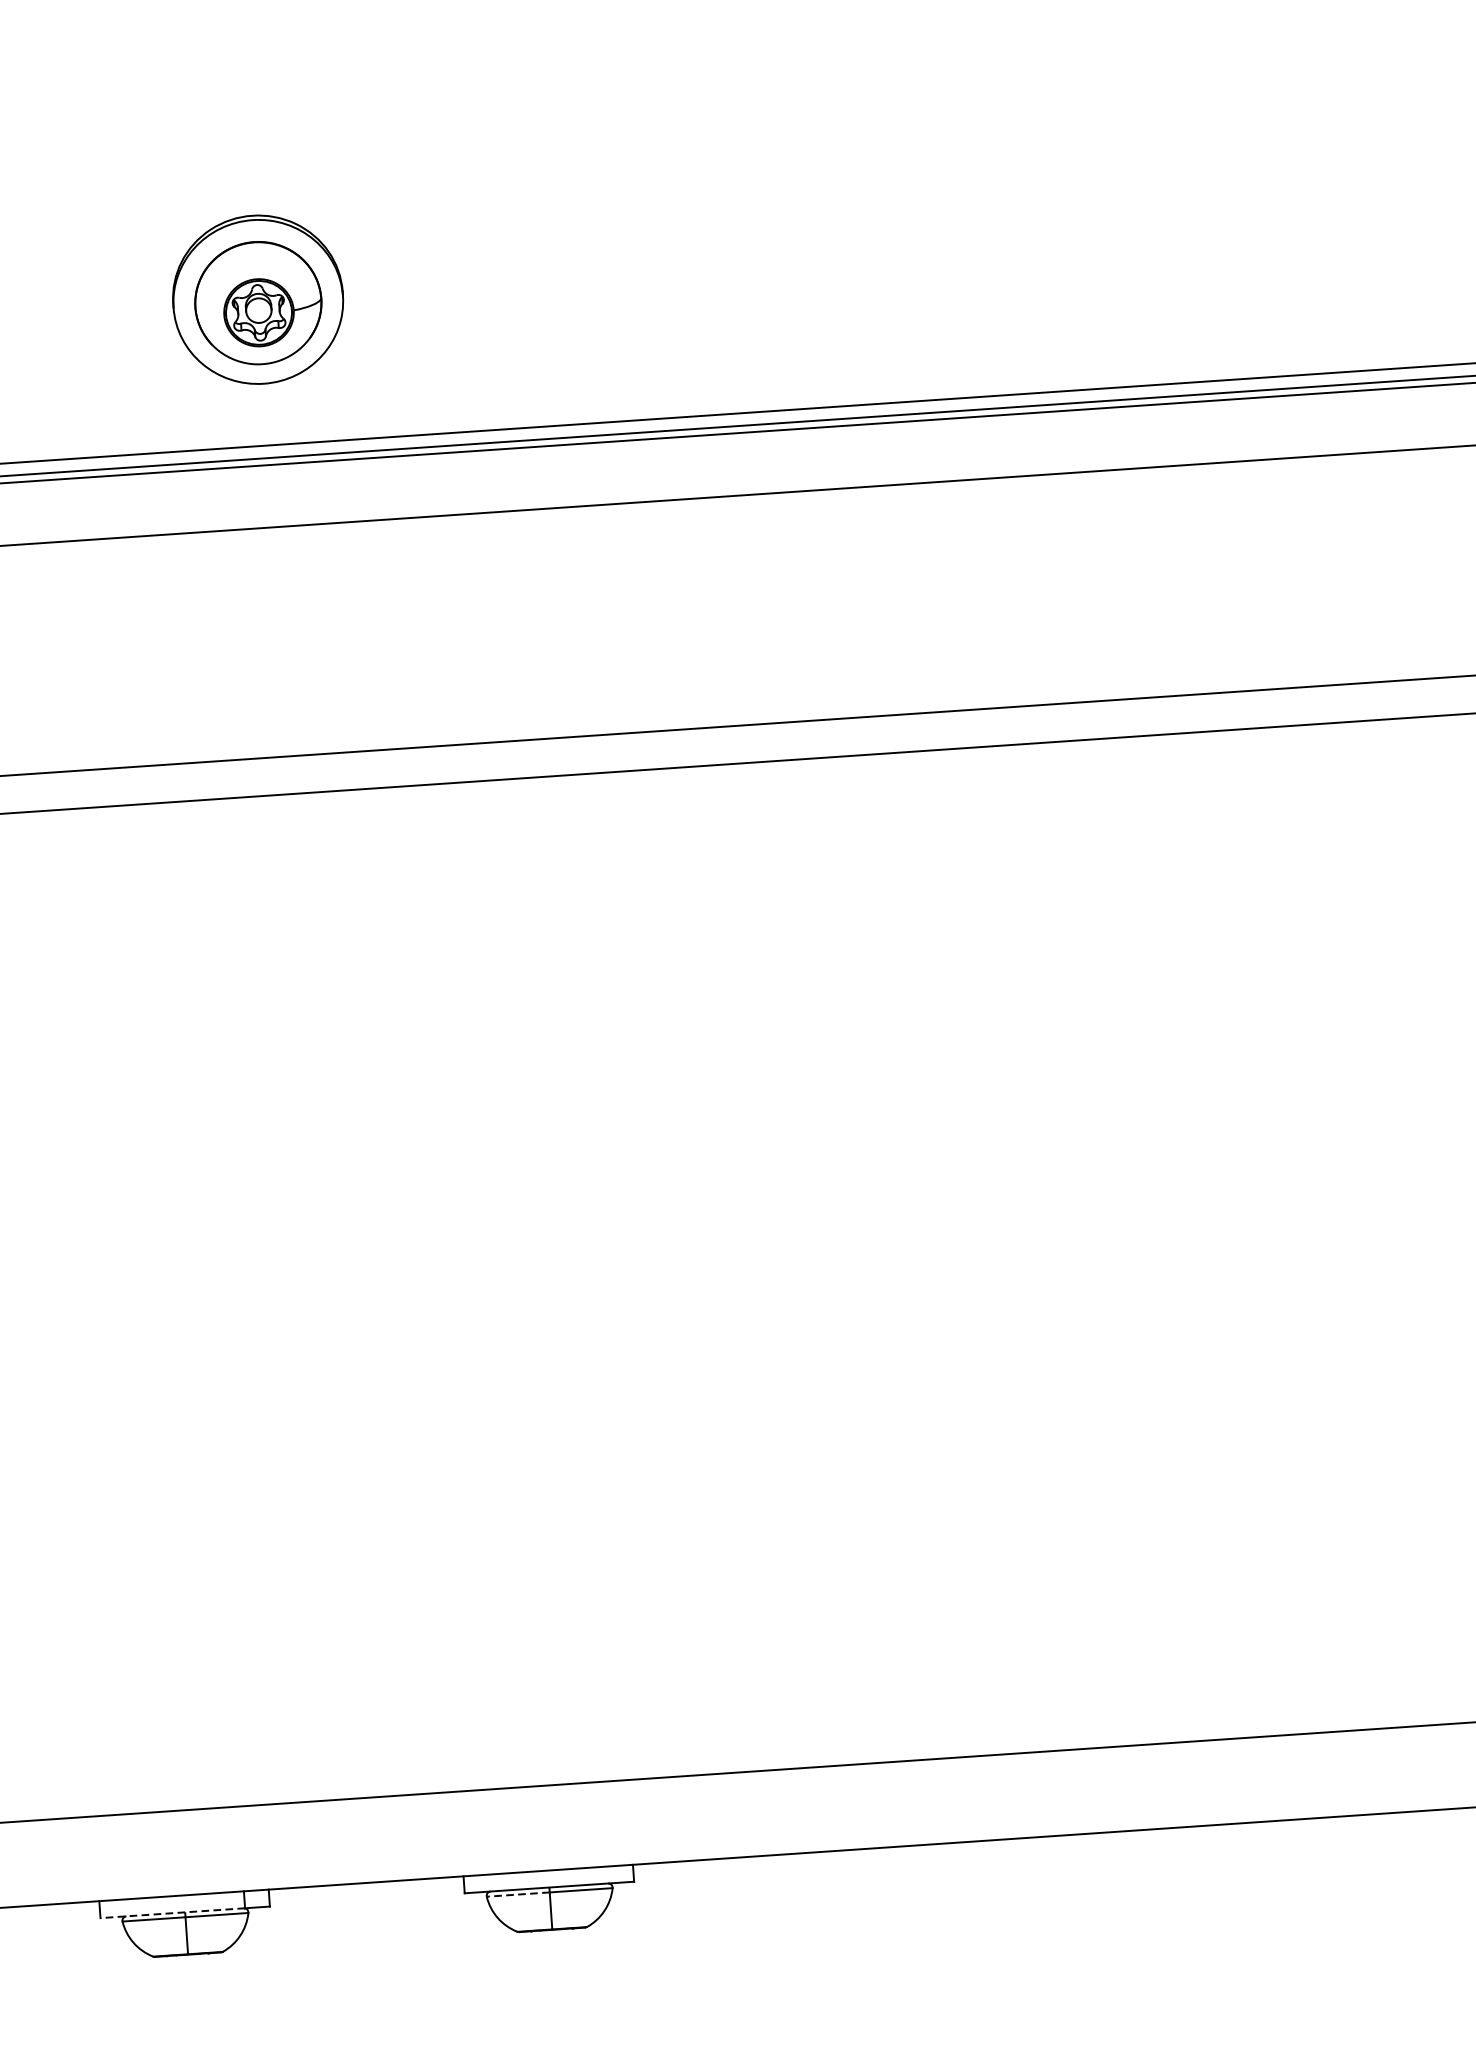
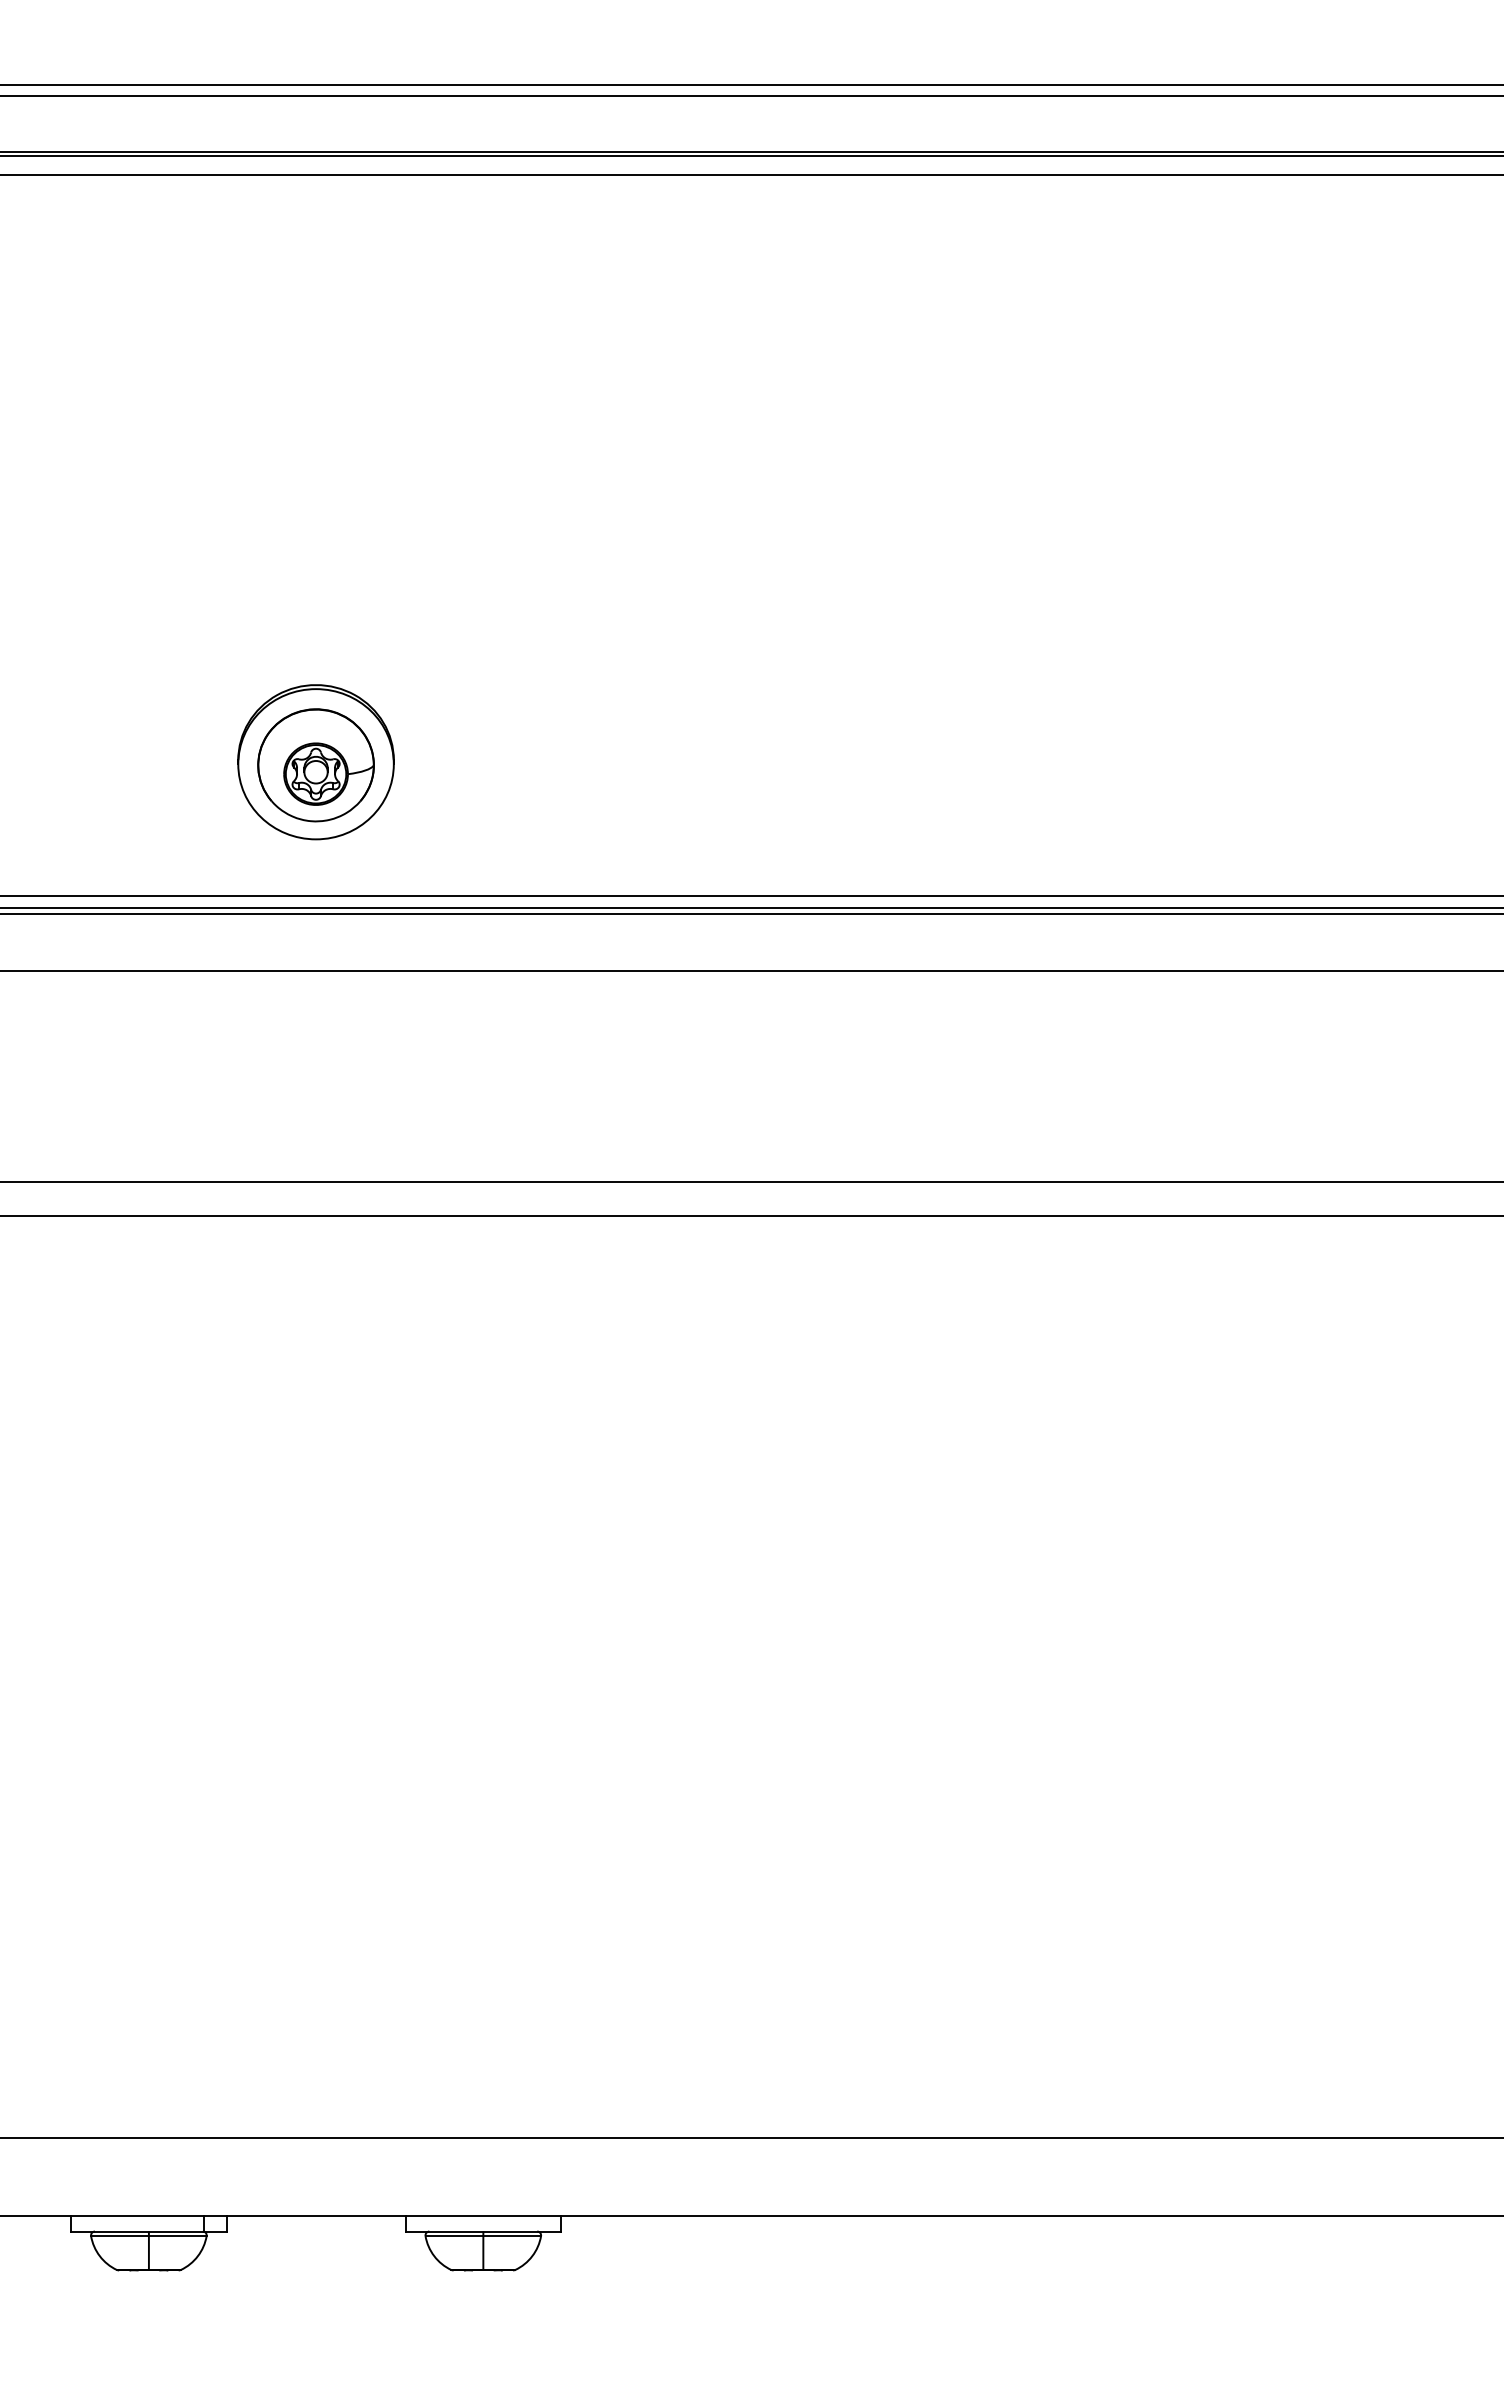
line: (518, 1895) -> (454, 2236), dashed -> solid
line: (172, 1913) -> (137, 2231), dashed -> solid

